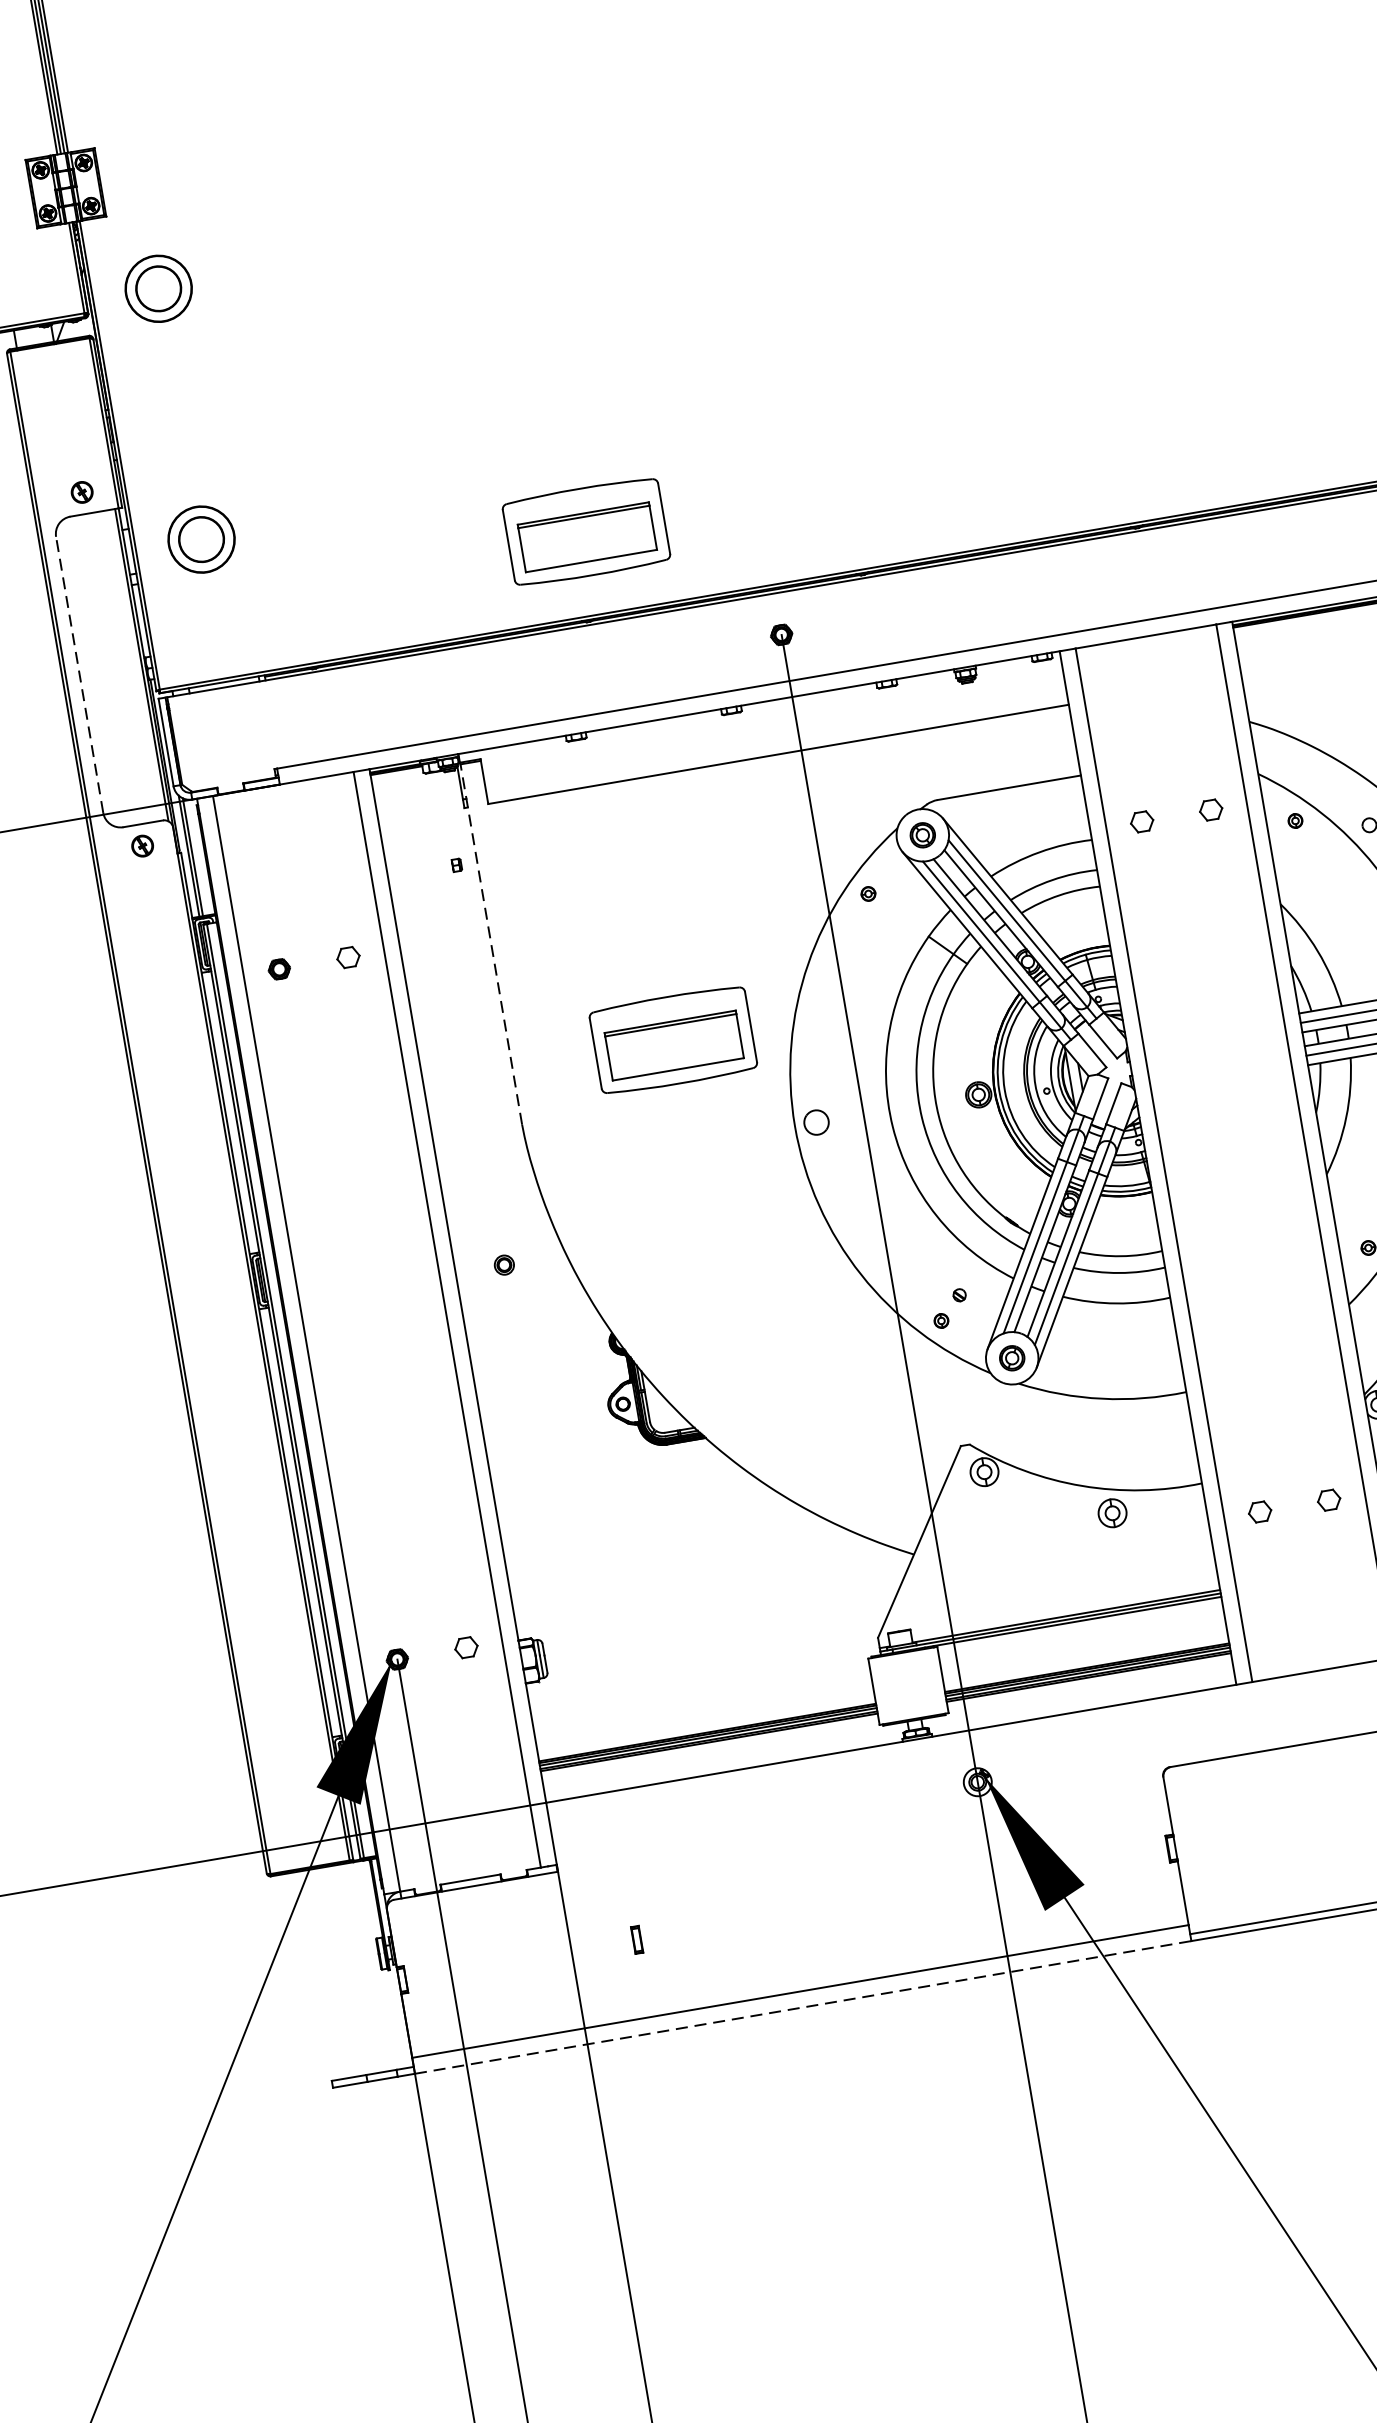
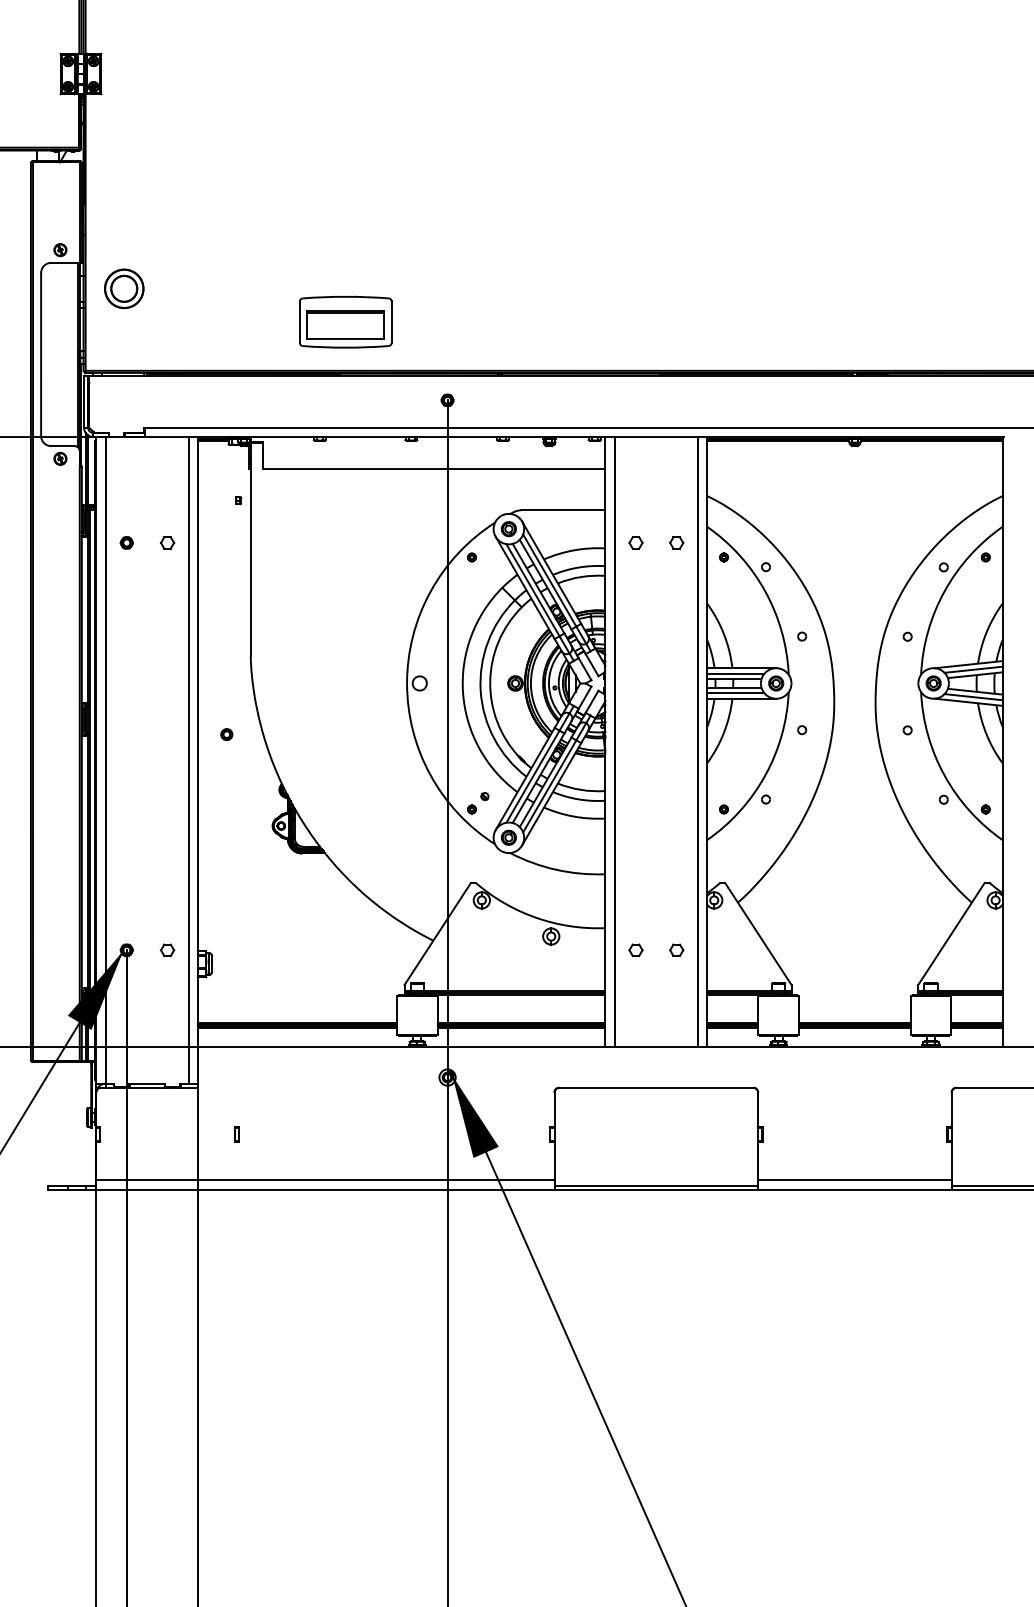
part: (158, 288) -> (124, 140), removed
line: (80, 674) -> (41, 354), dashed -> solid
line: (490, 942) -> (250, 548), dashed -> solid
part: (673, 1040) -> (345, 622), removed
line: (803, 2007) -> (325, 1189), dashed -> solid

